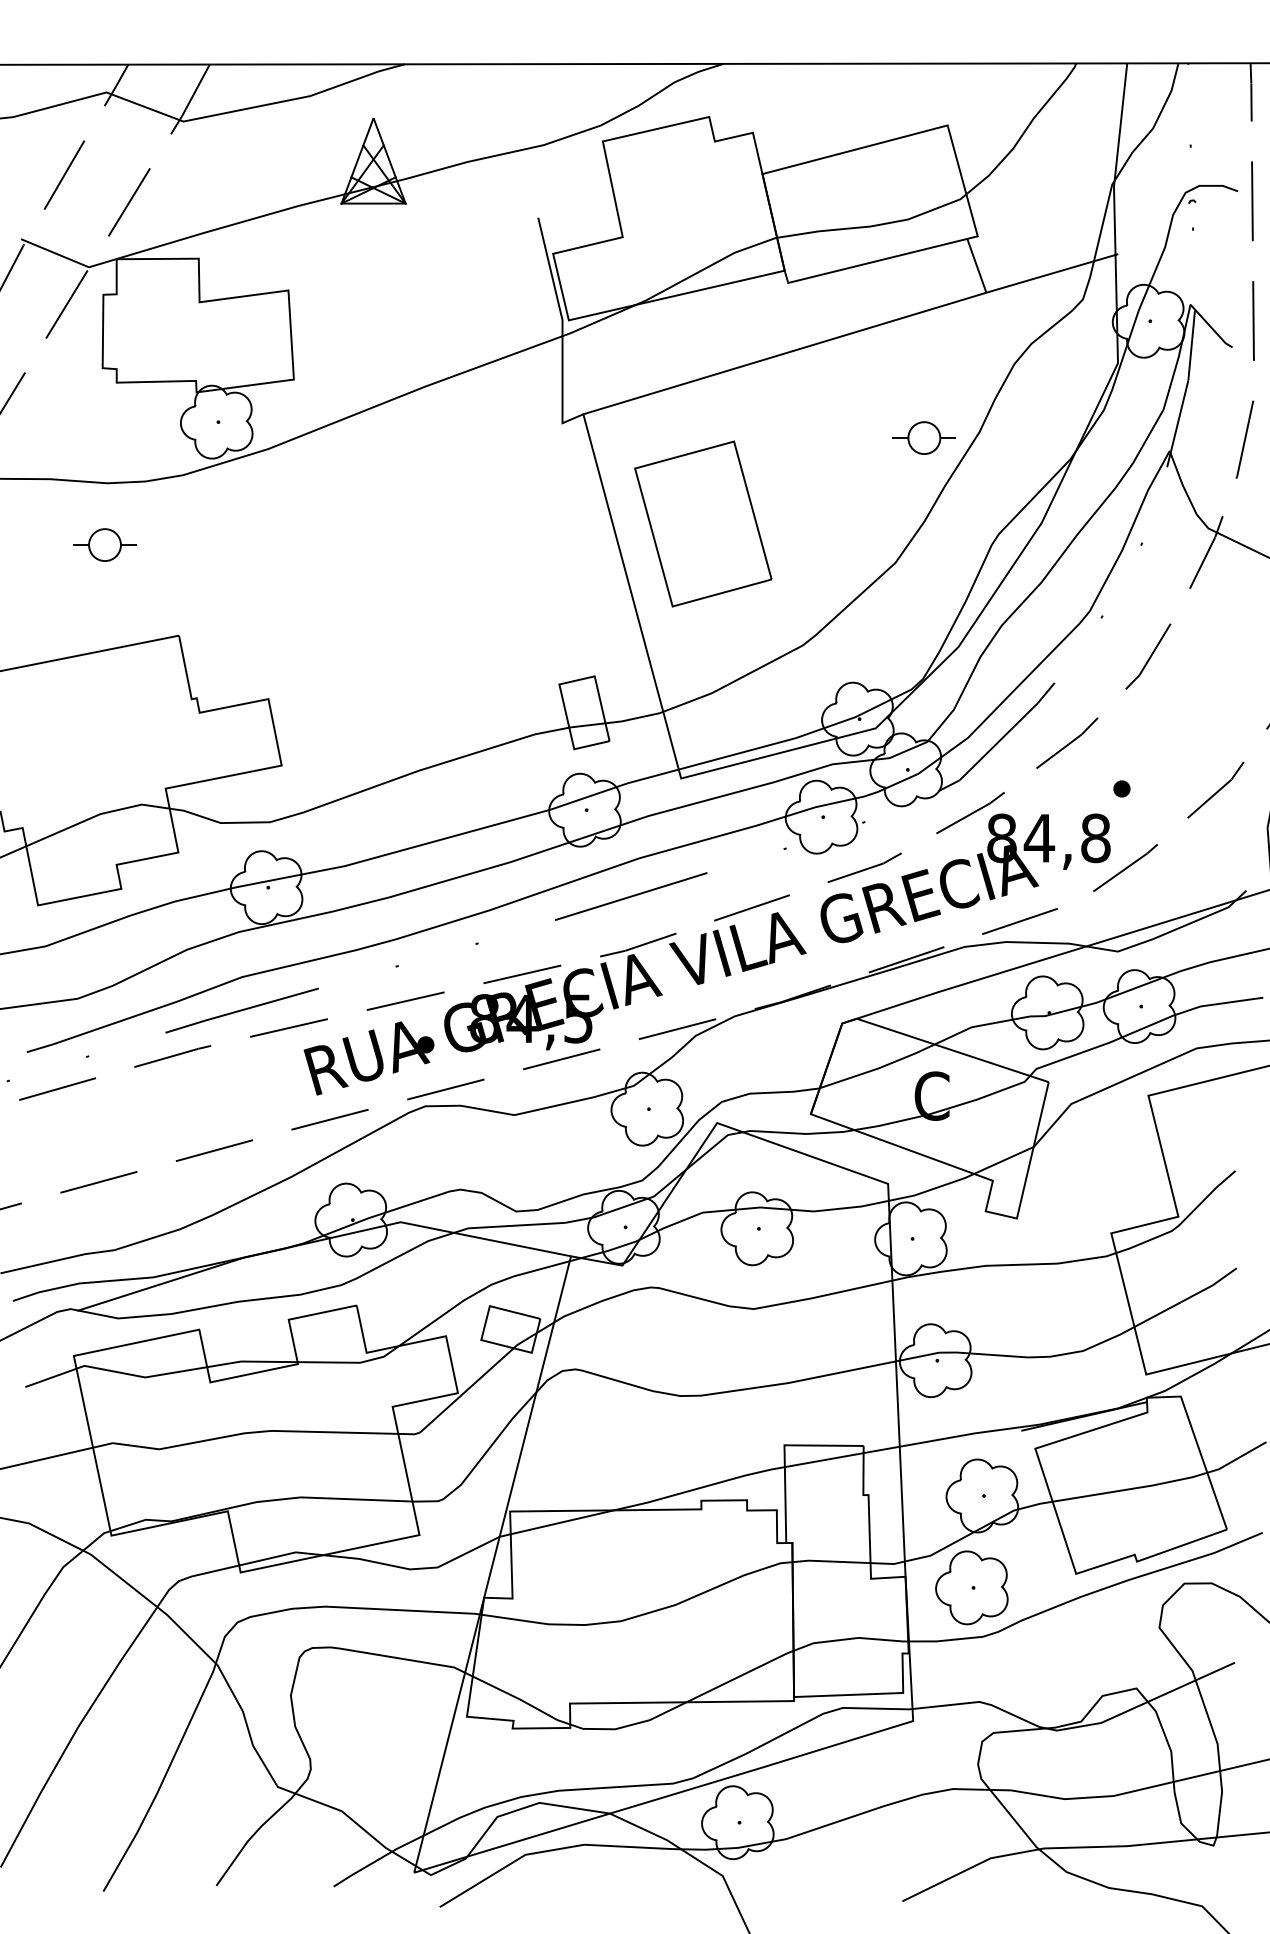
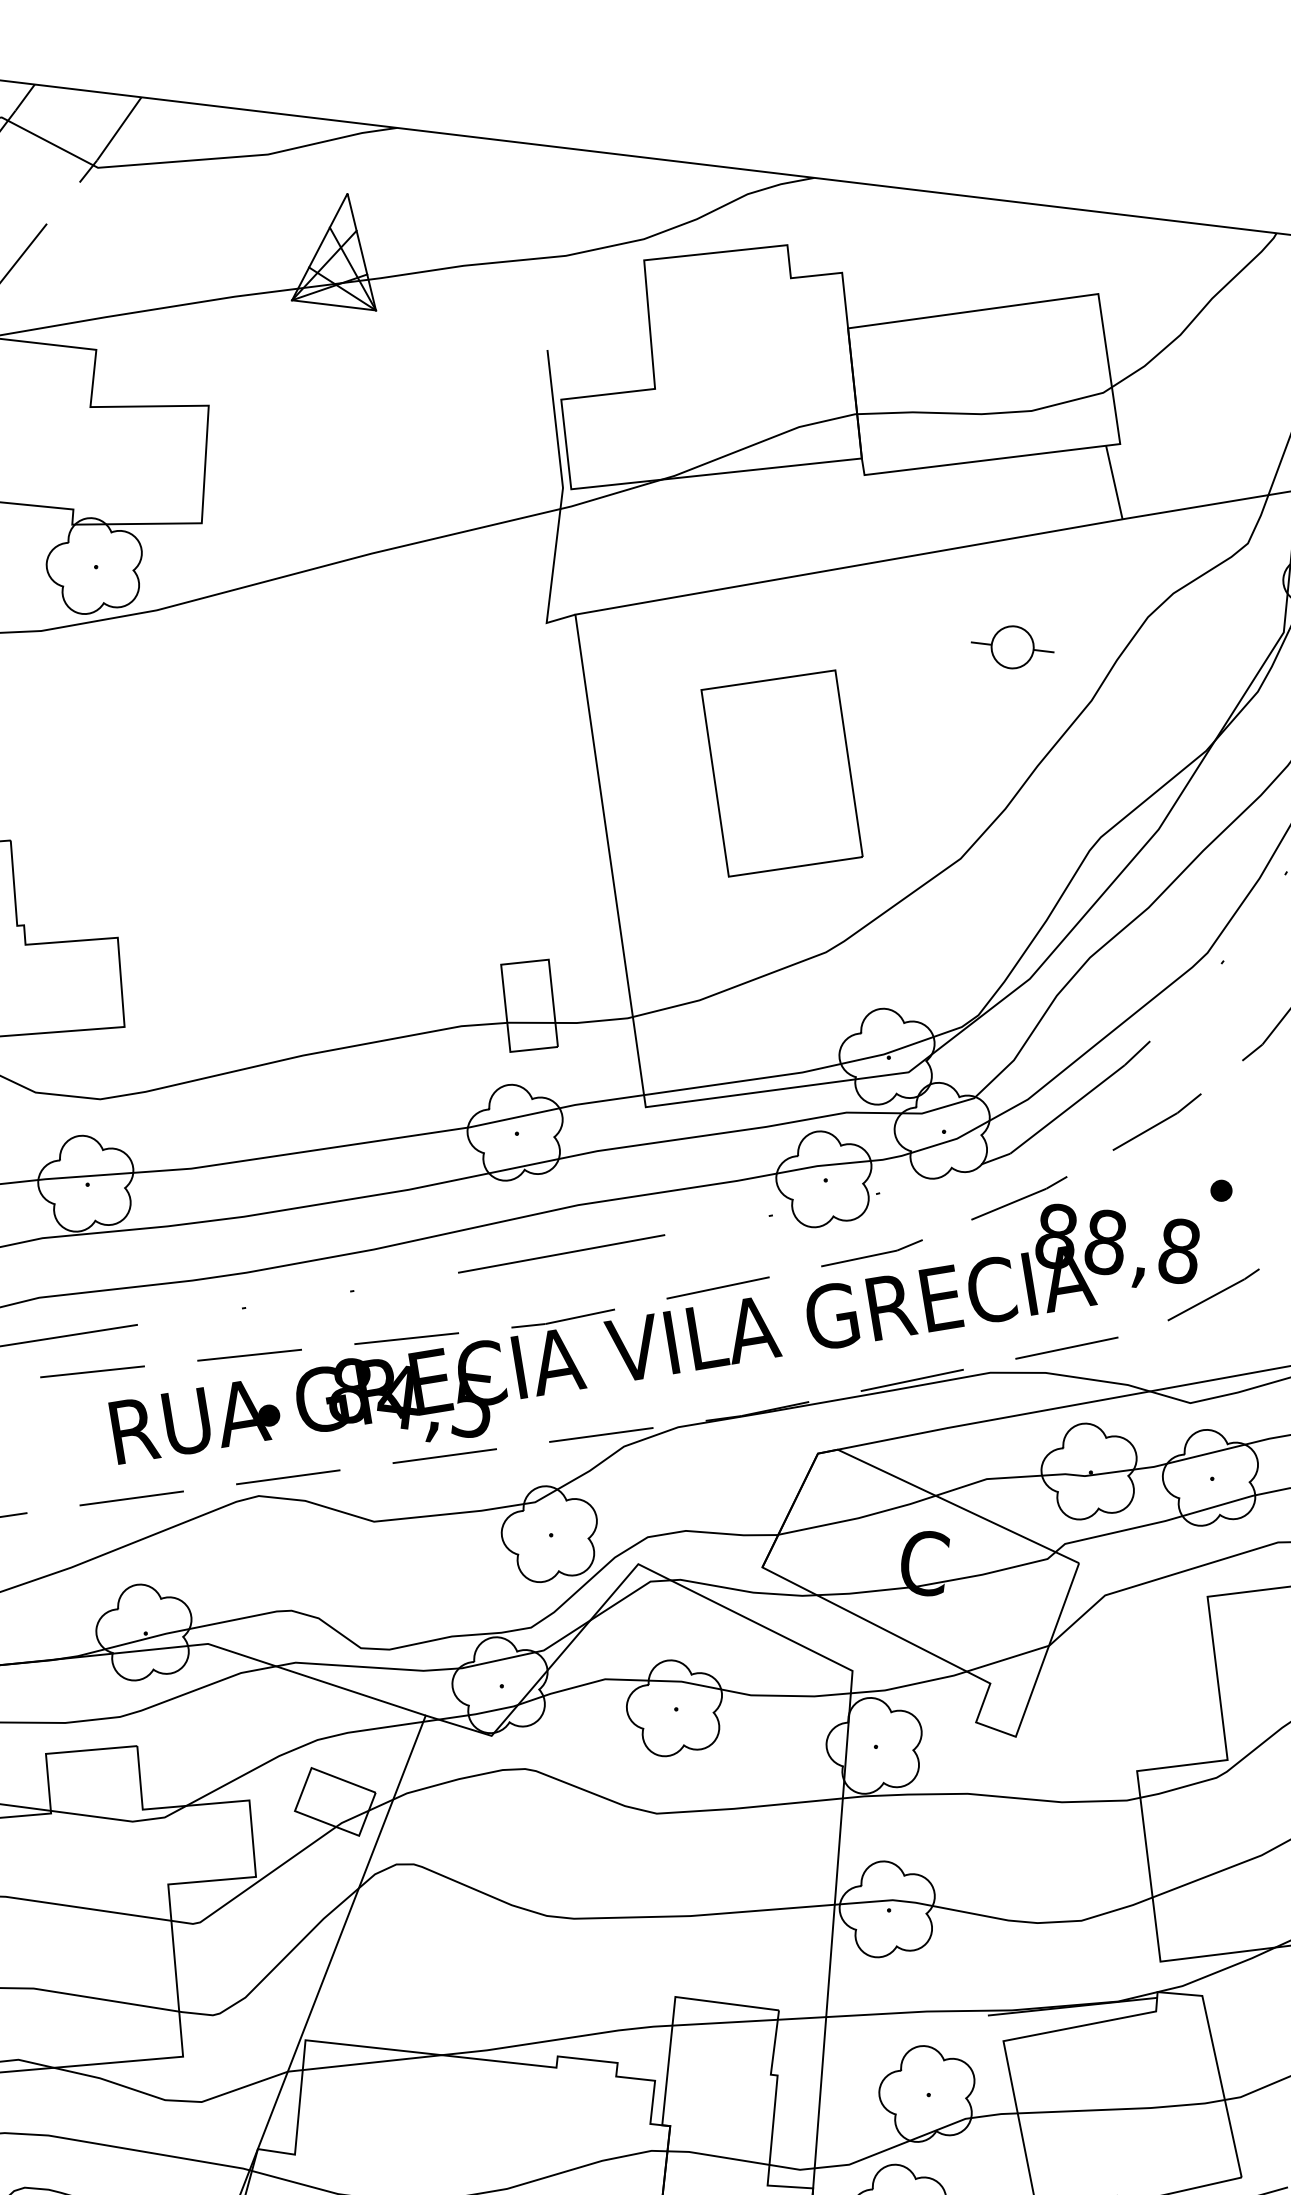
part: (923, 437) -> (1011, 646), moved
part: (703, 523) -> (782, 772), moved
text: (1039, 838) -> (1105, 1242), 84,8 -> 88,8

